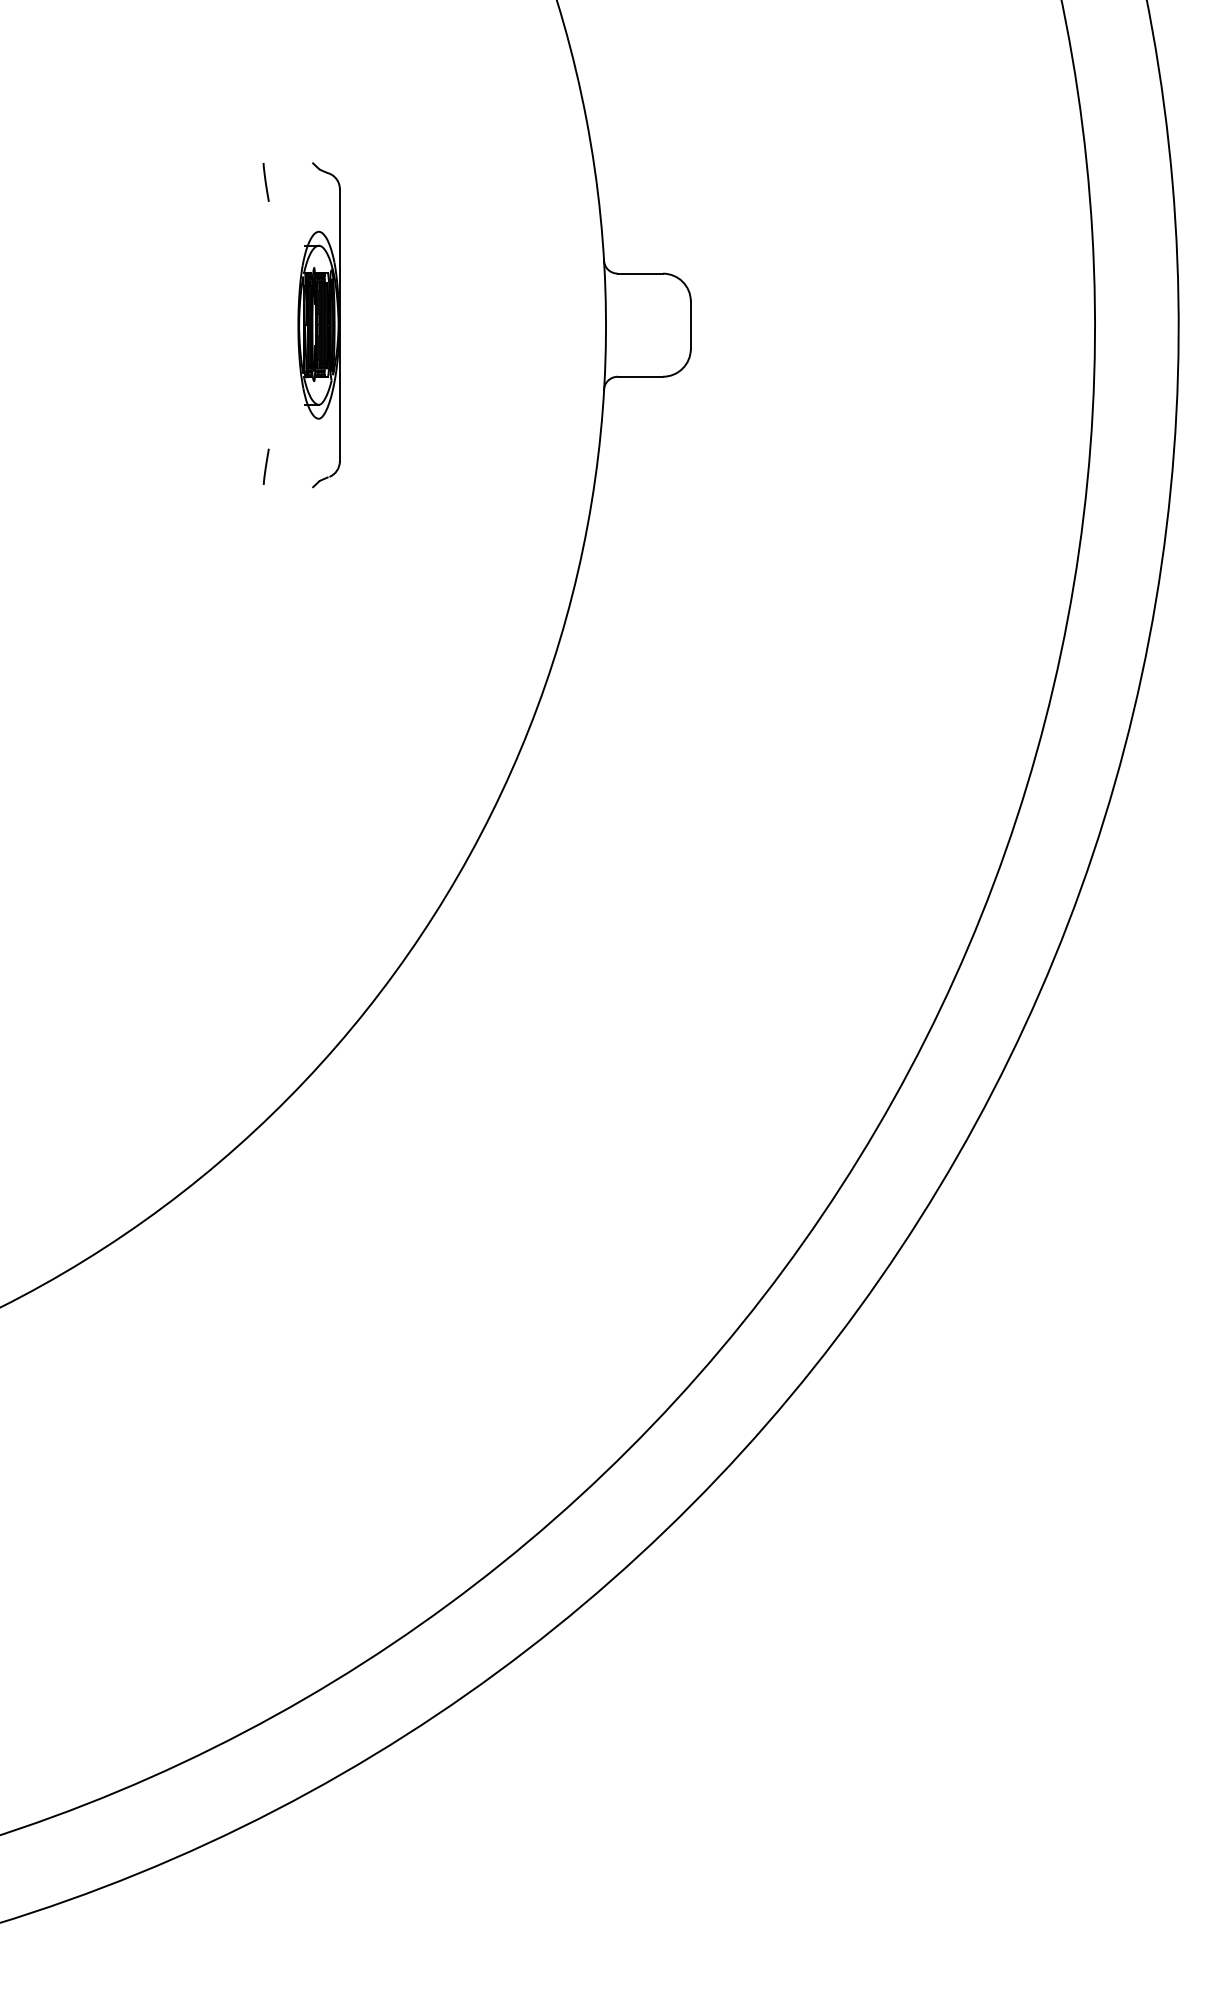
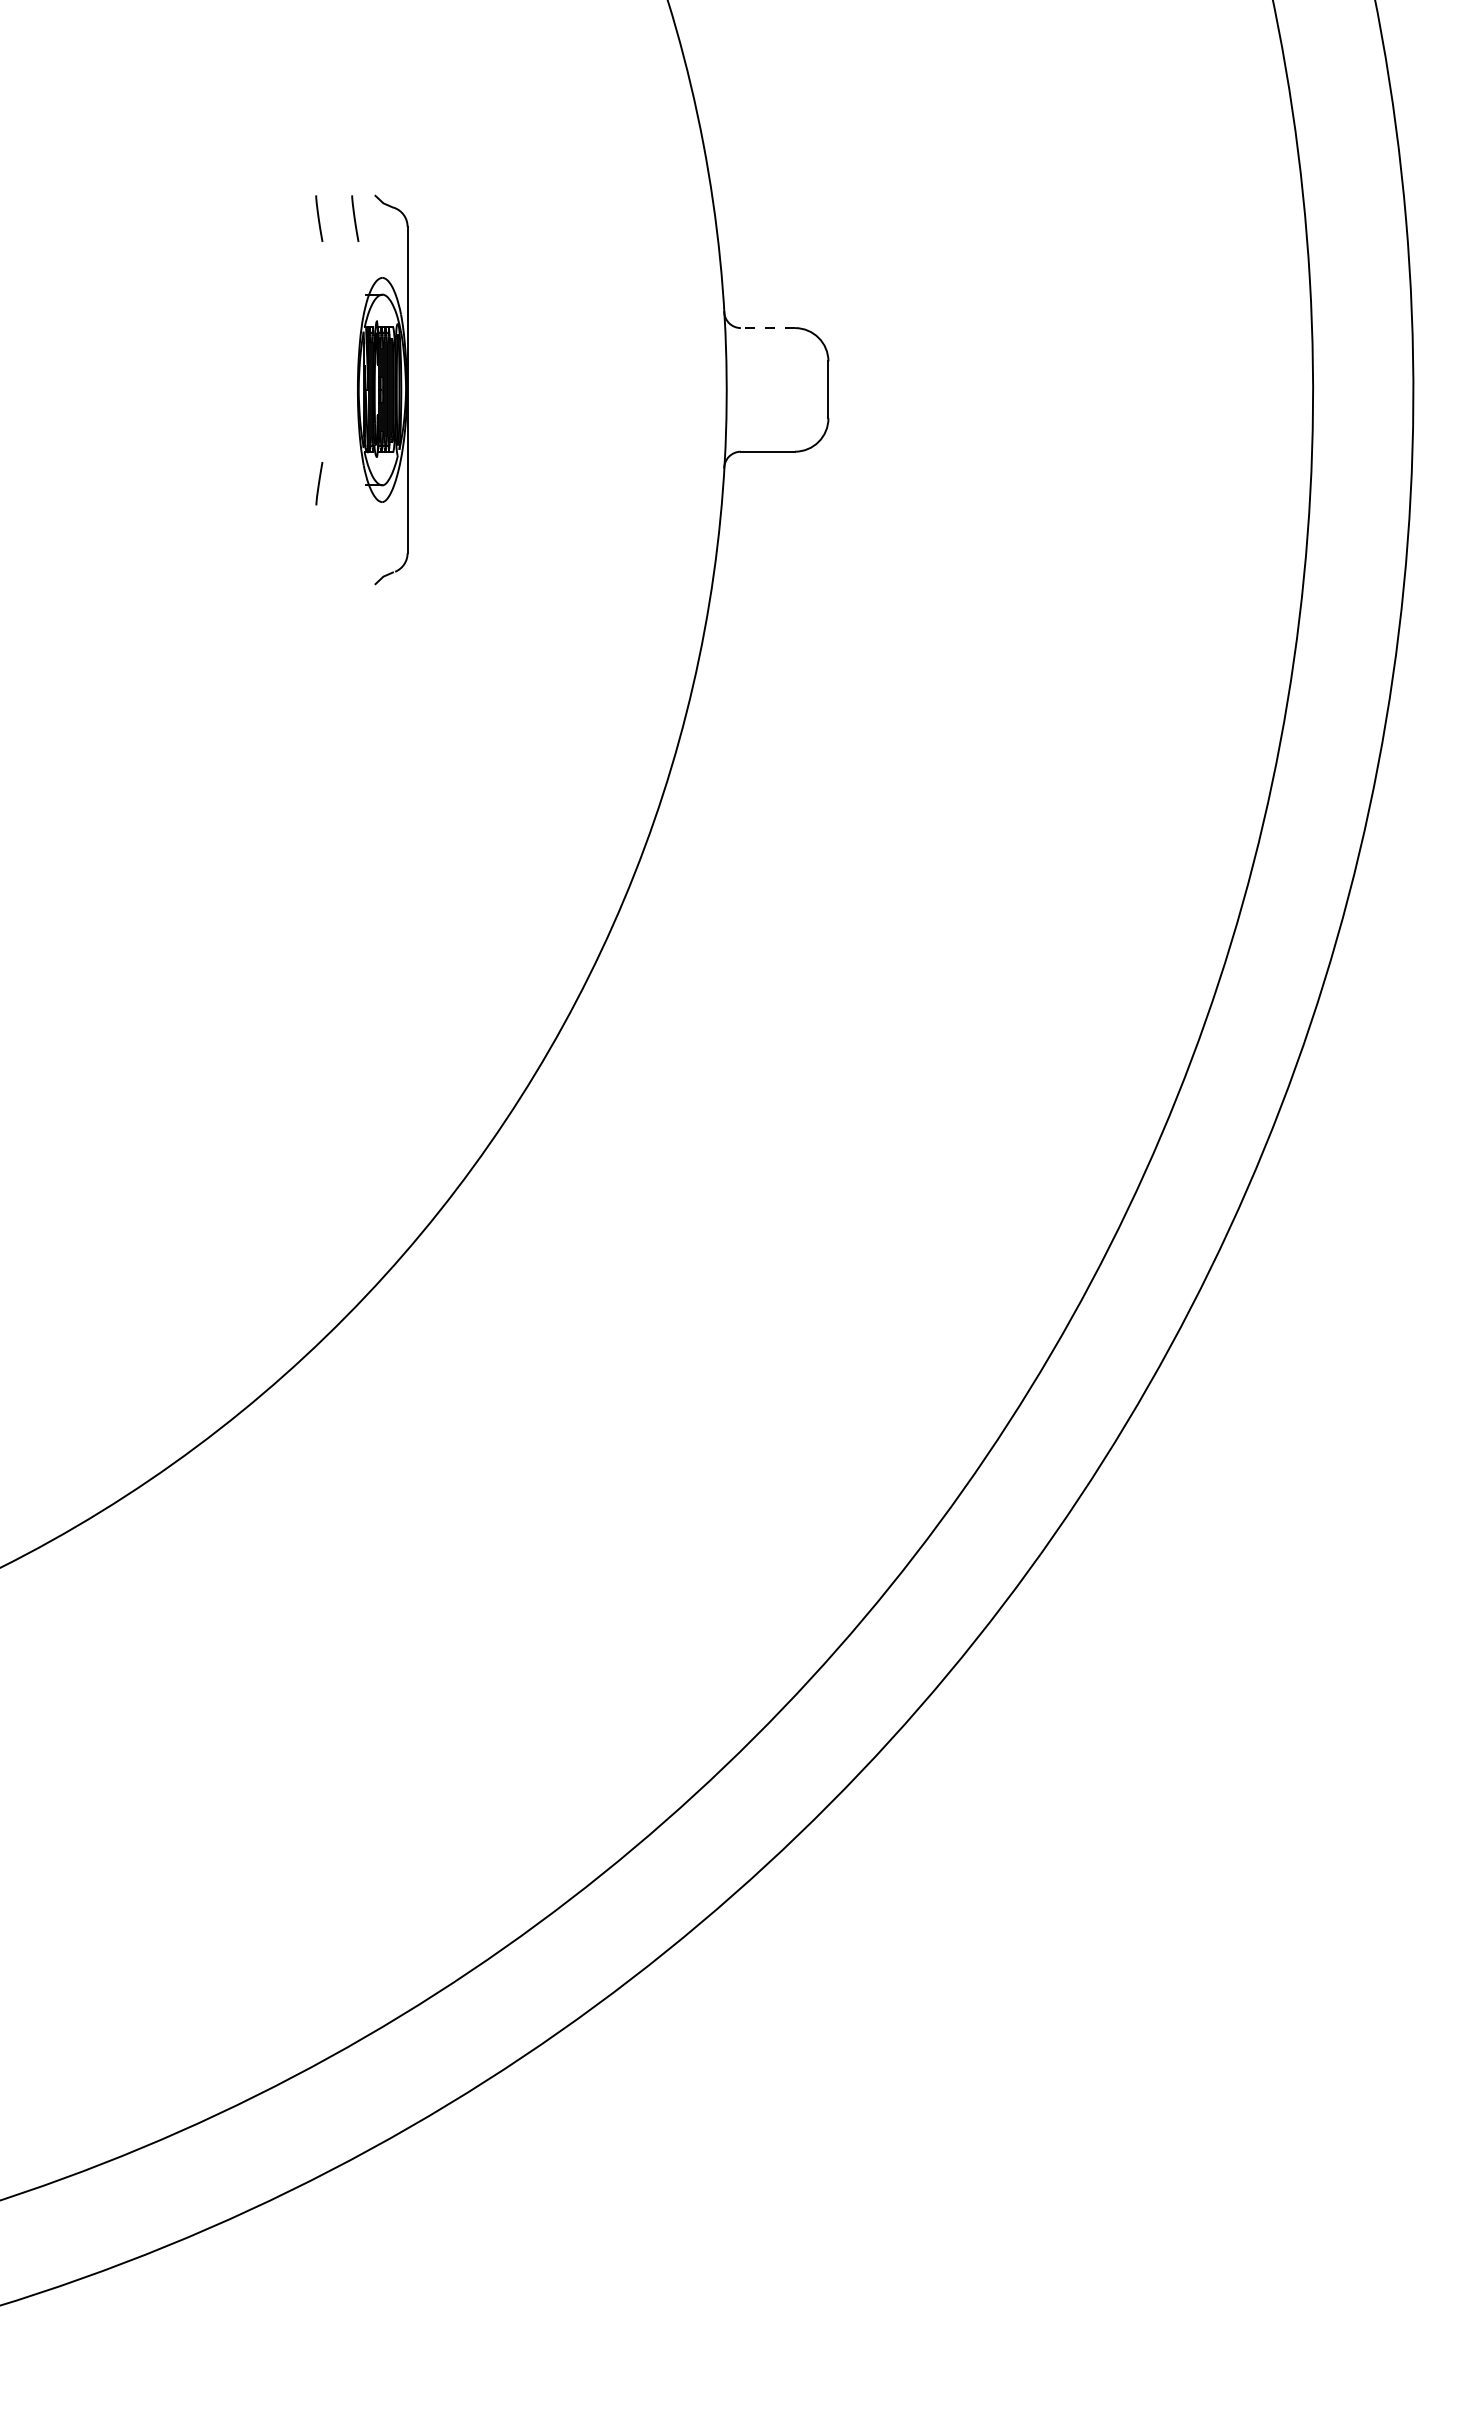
line: (296, 182) -> (355, 218), added
line: (640, 273) -> (767, 328), solid -> dashed
line: (266, 466) -> (319, 483), moved

